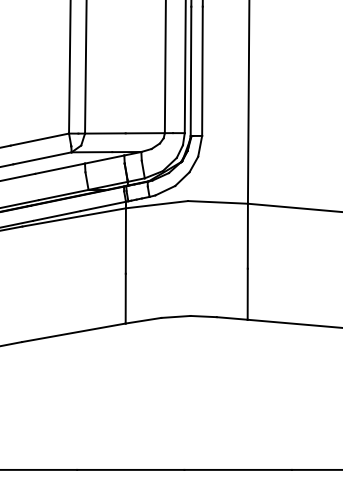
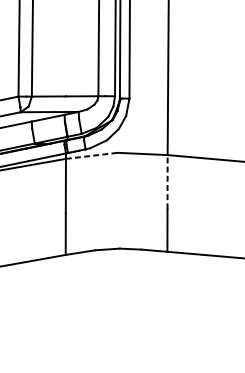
line: (157, 204) -> (92, 155), solid -> dashed
line: (247, 235) -> (167, 181), solid -> dashed

